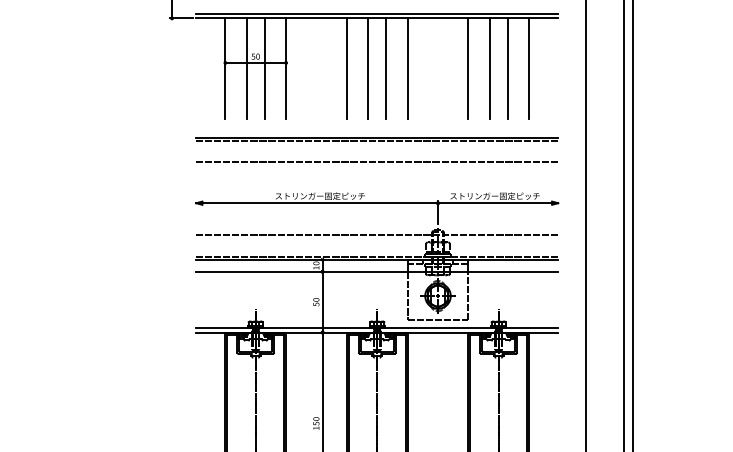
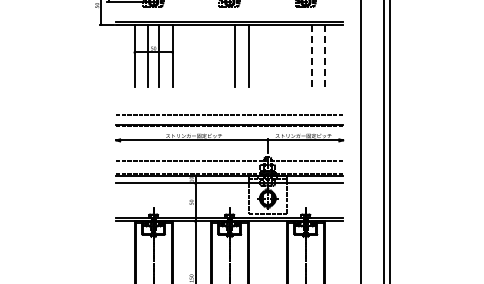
line: (346, 67) -> (210, 55), removed
line: (368, 67) -> (224, 55), removed
line: (467, 67) -> (286, 55), removed
line: (490, 67) -> (300, 55), removed
line: (507, 69) -> (311, 56), solid -> dashed
line: (528, 69) -> (324, 56), solid -> dashed
line: (376, 139) -> (229, 125), moved

